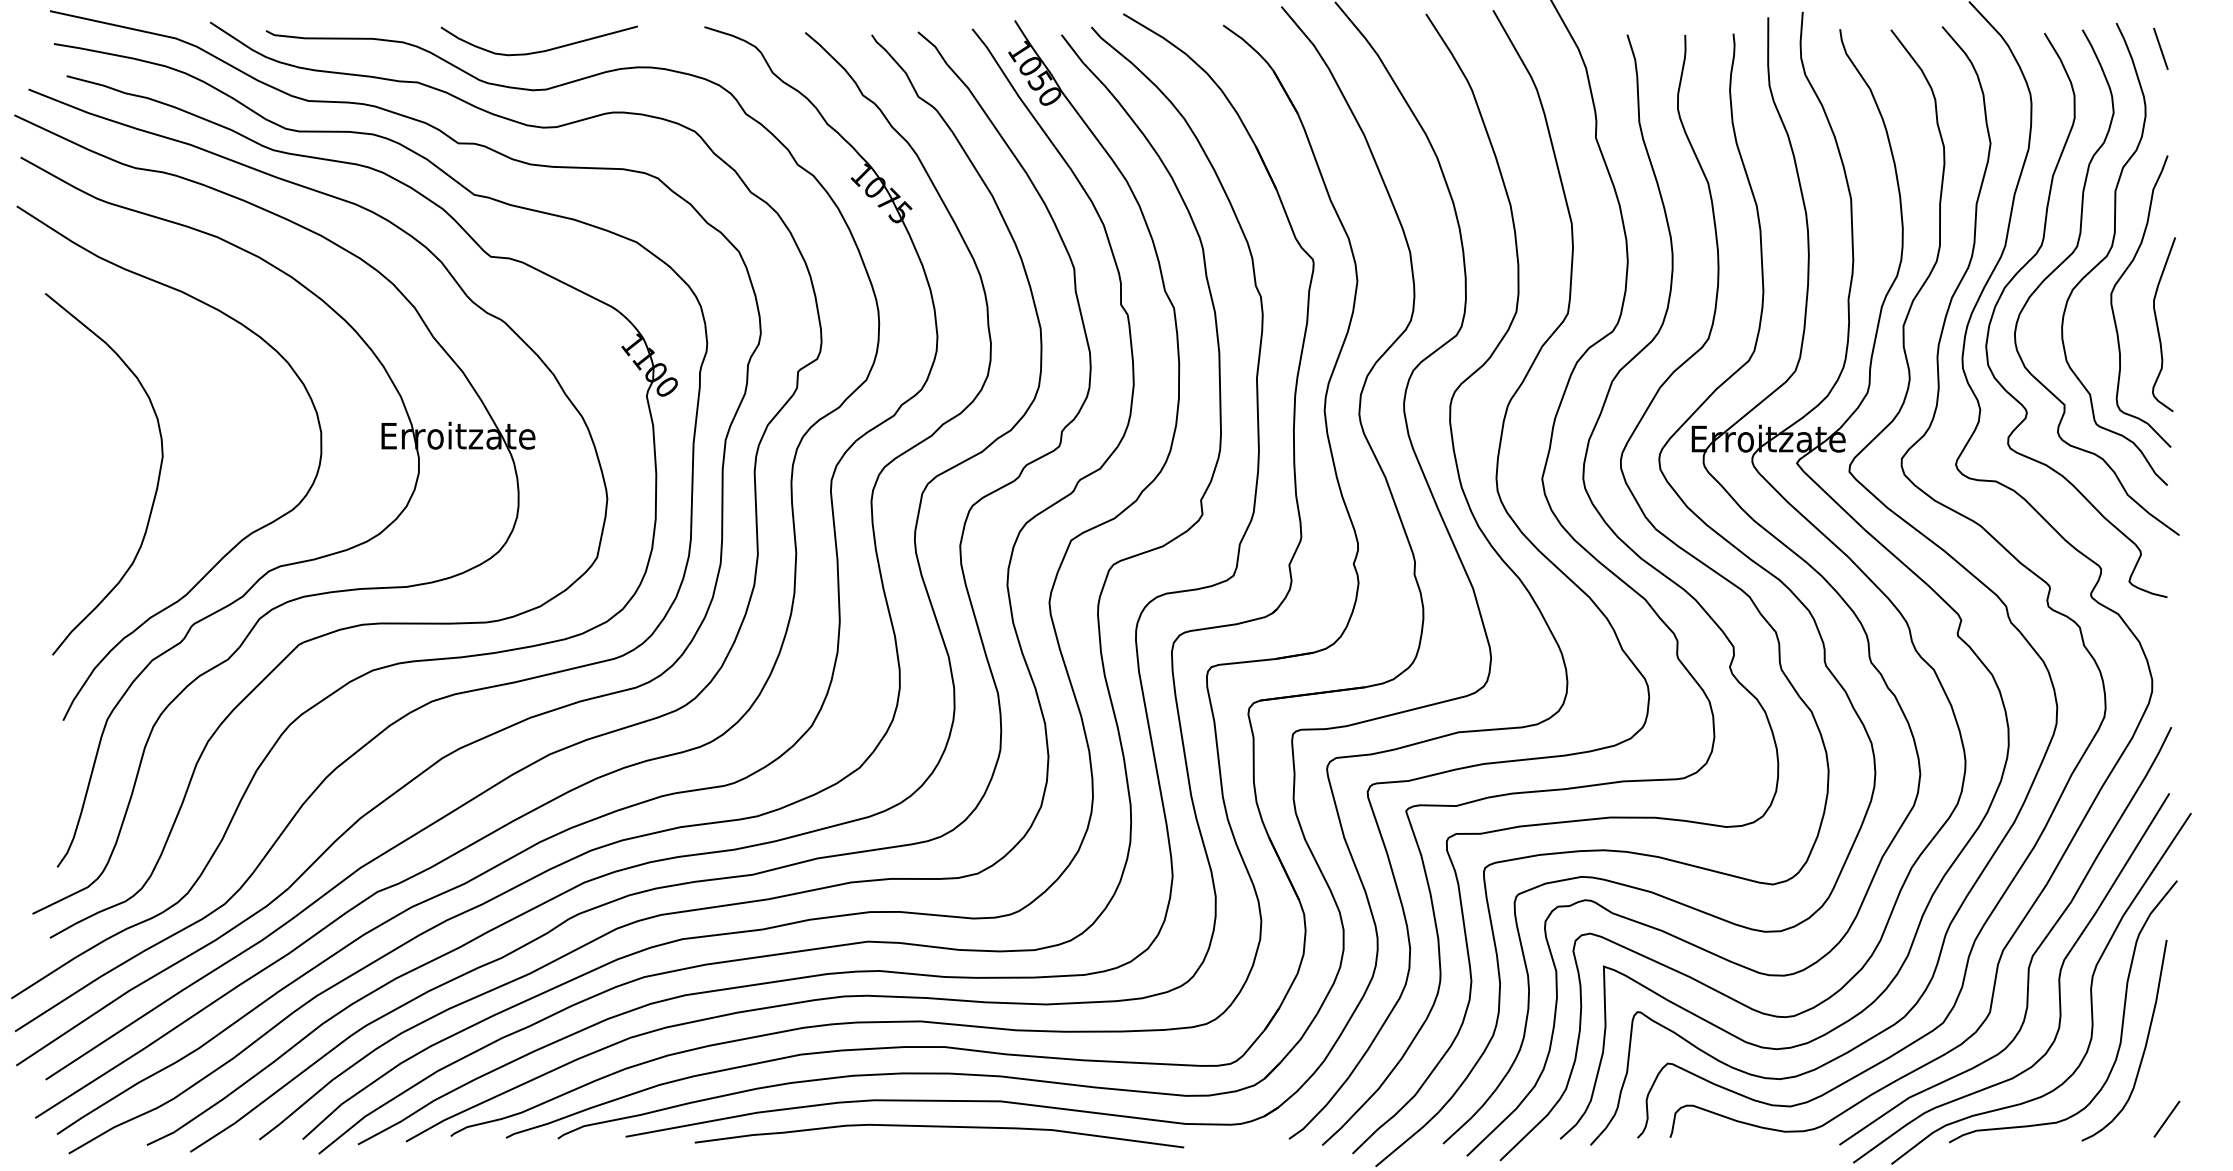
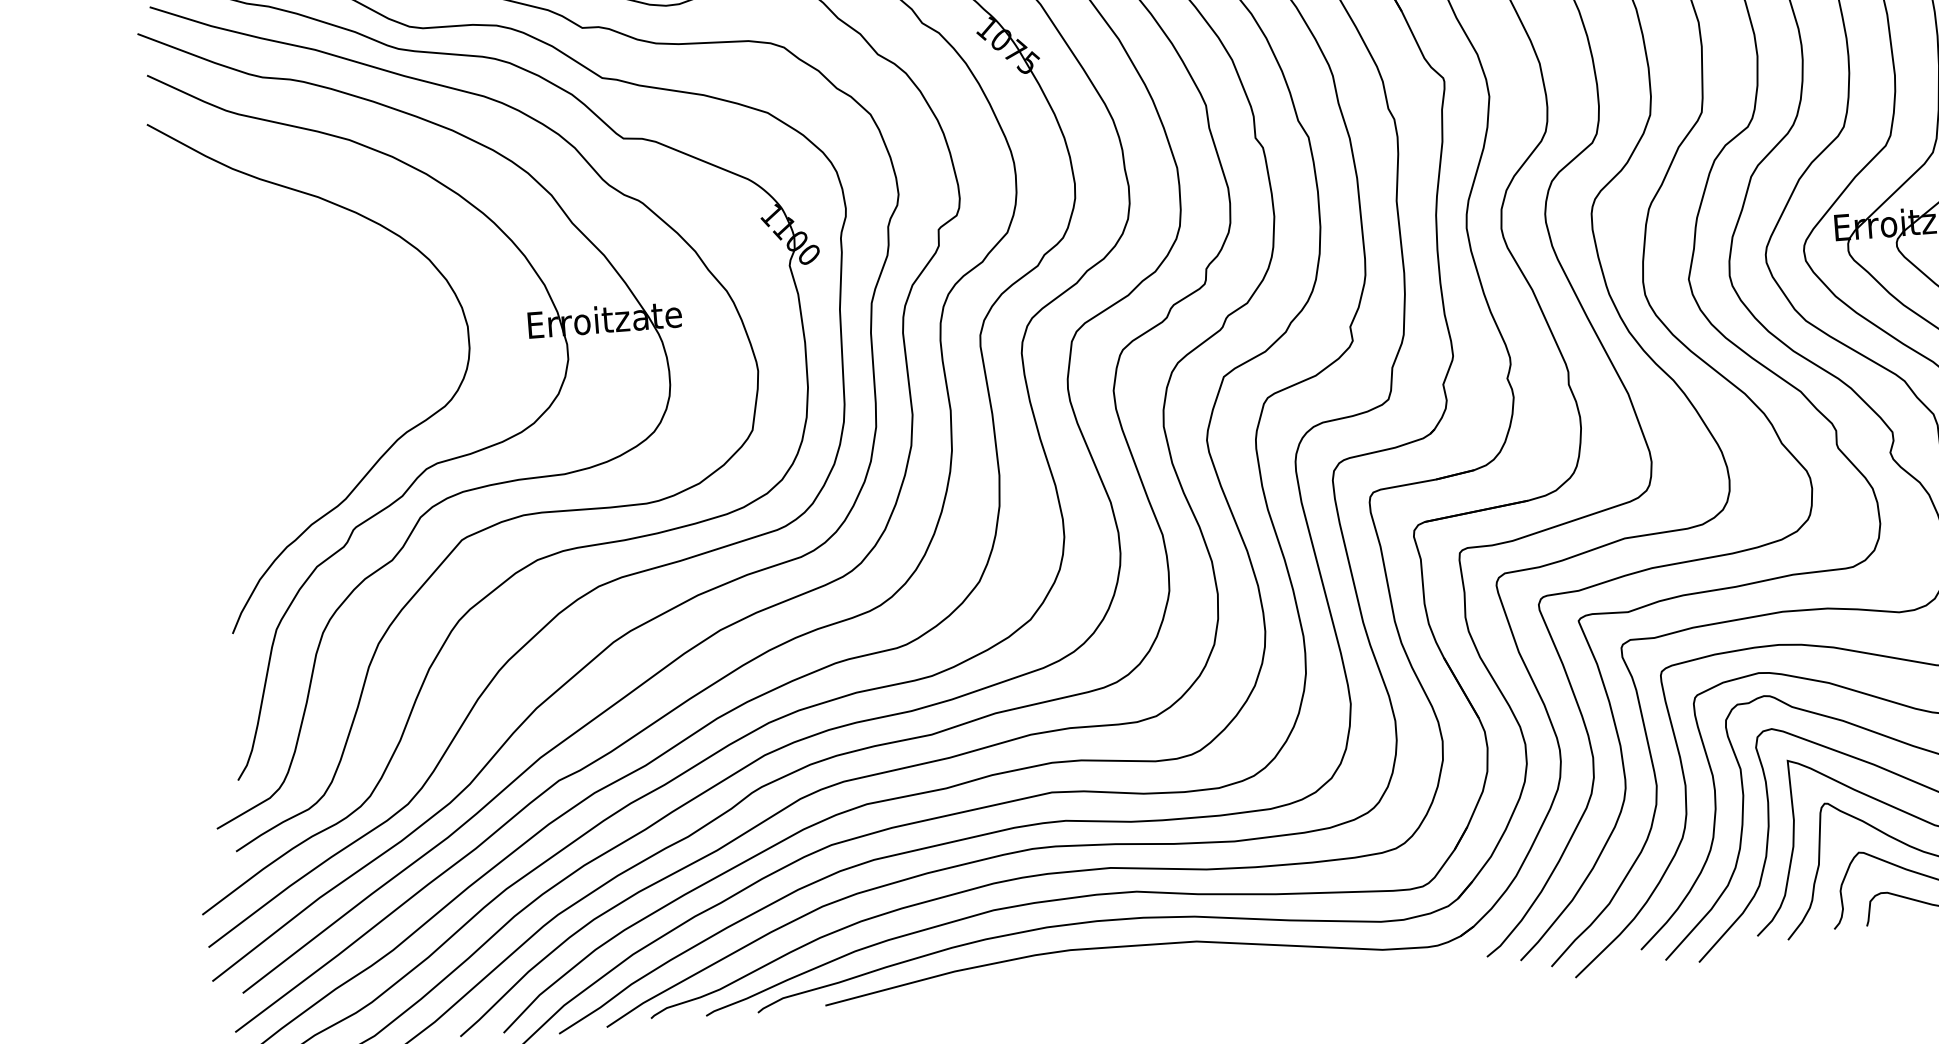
curve: (156, 485) -> (307, 392), removed
curve: (939, 1127) -> (1137, 972), removed

